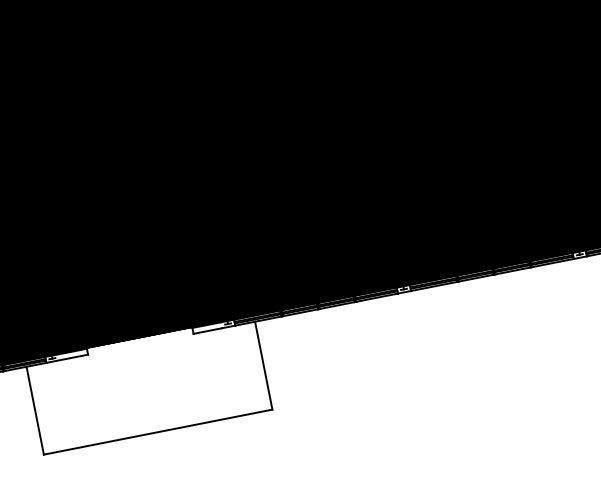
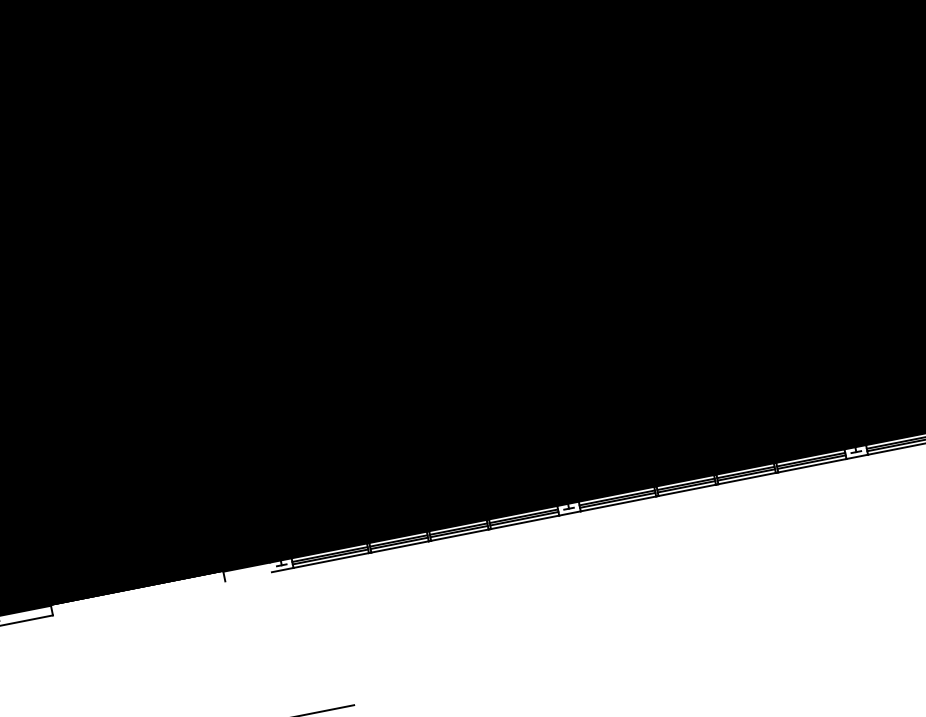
line: (207, 330) -> (248, 575), removed
line: (263, 365) -> (339, 633), removed

